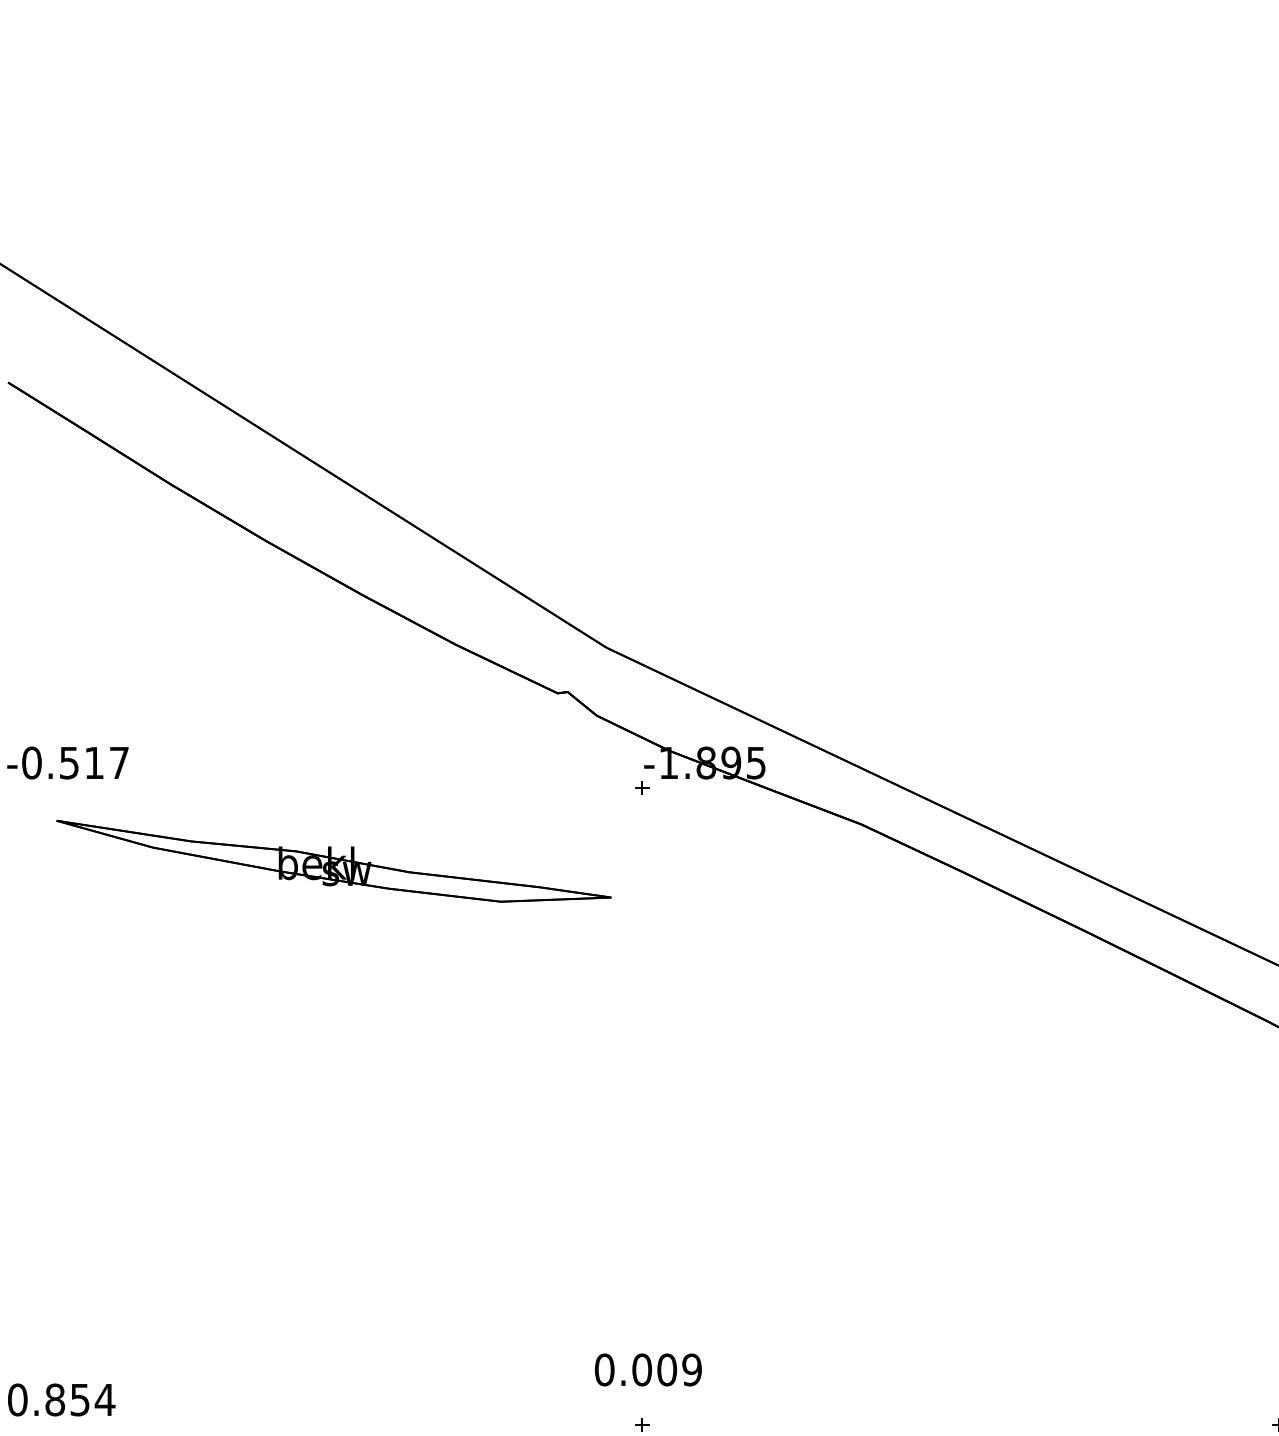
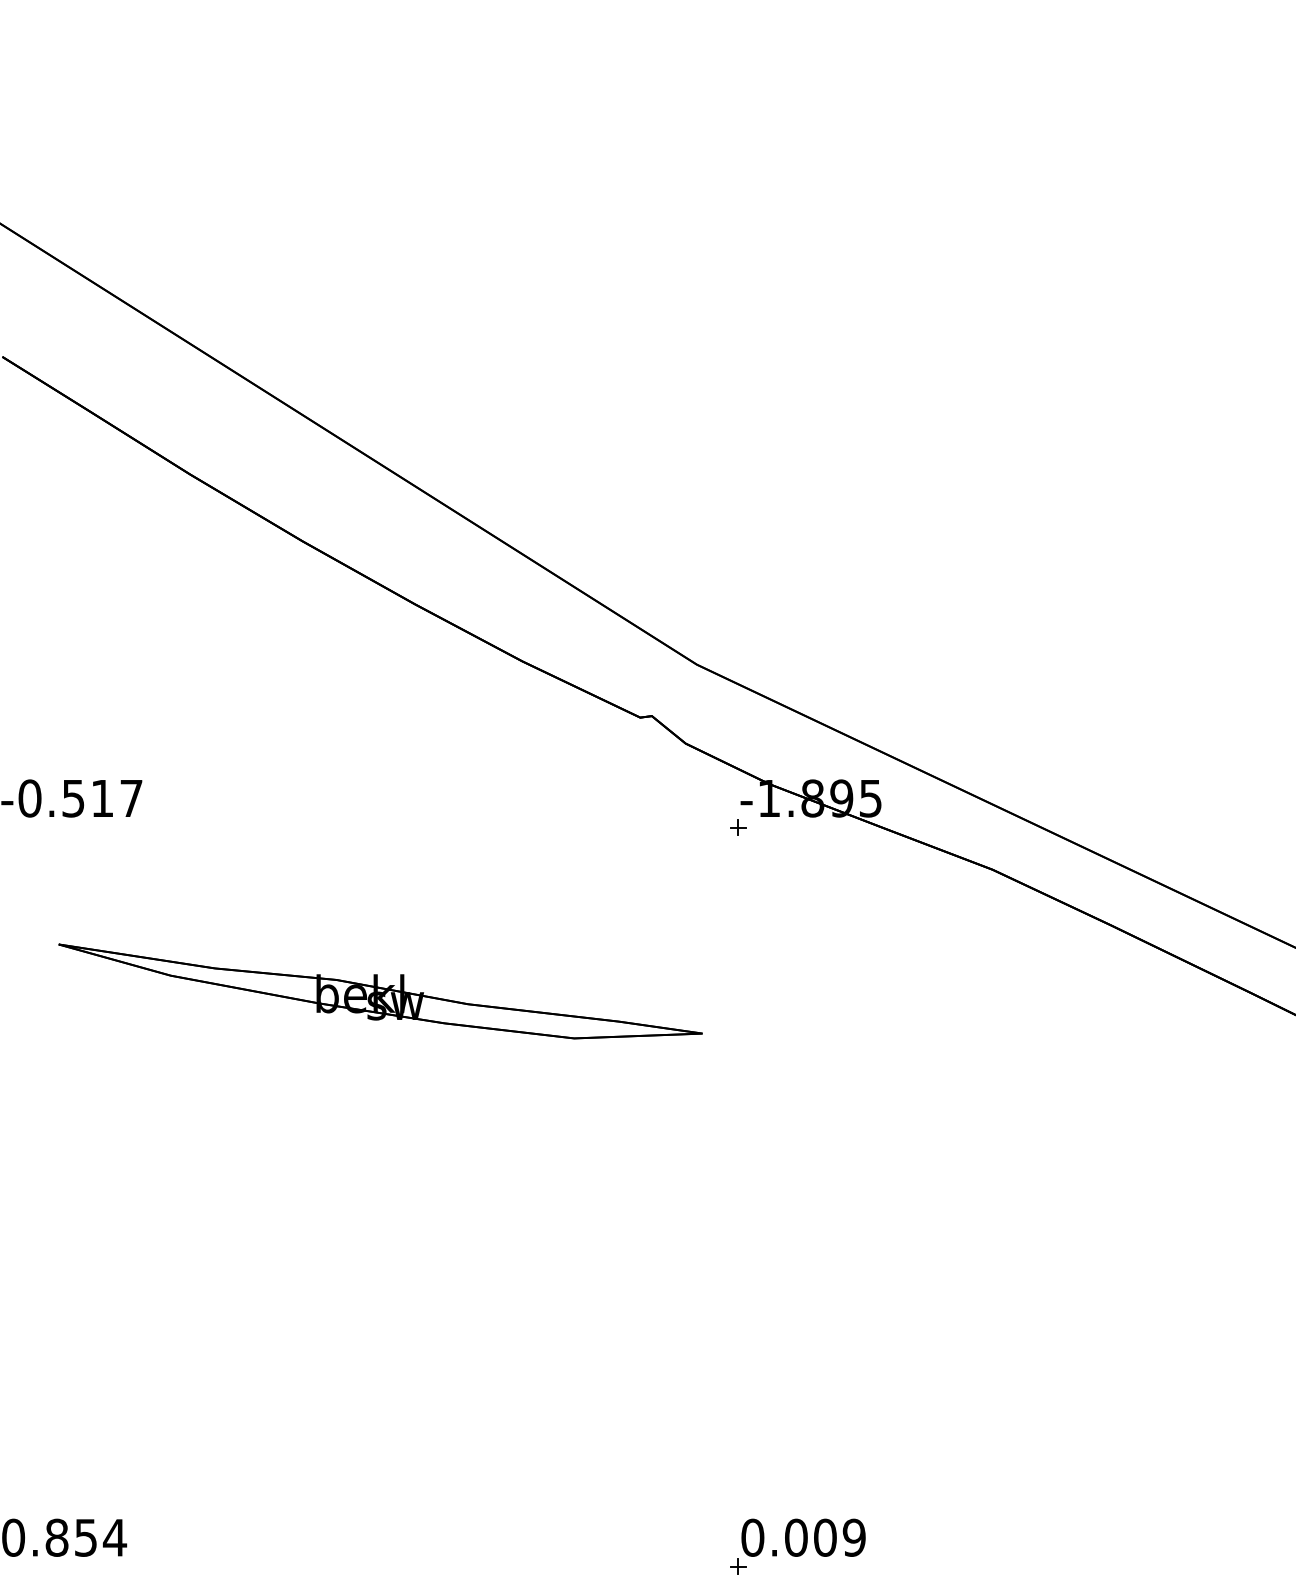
part: (333, 860) -> (380, 990), moved
text: (648, 1369) -> (803, 1537), moved

